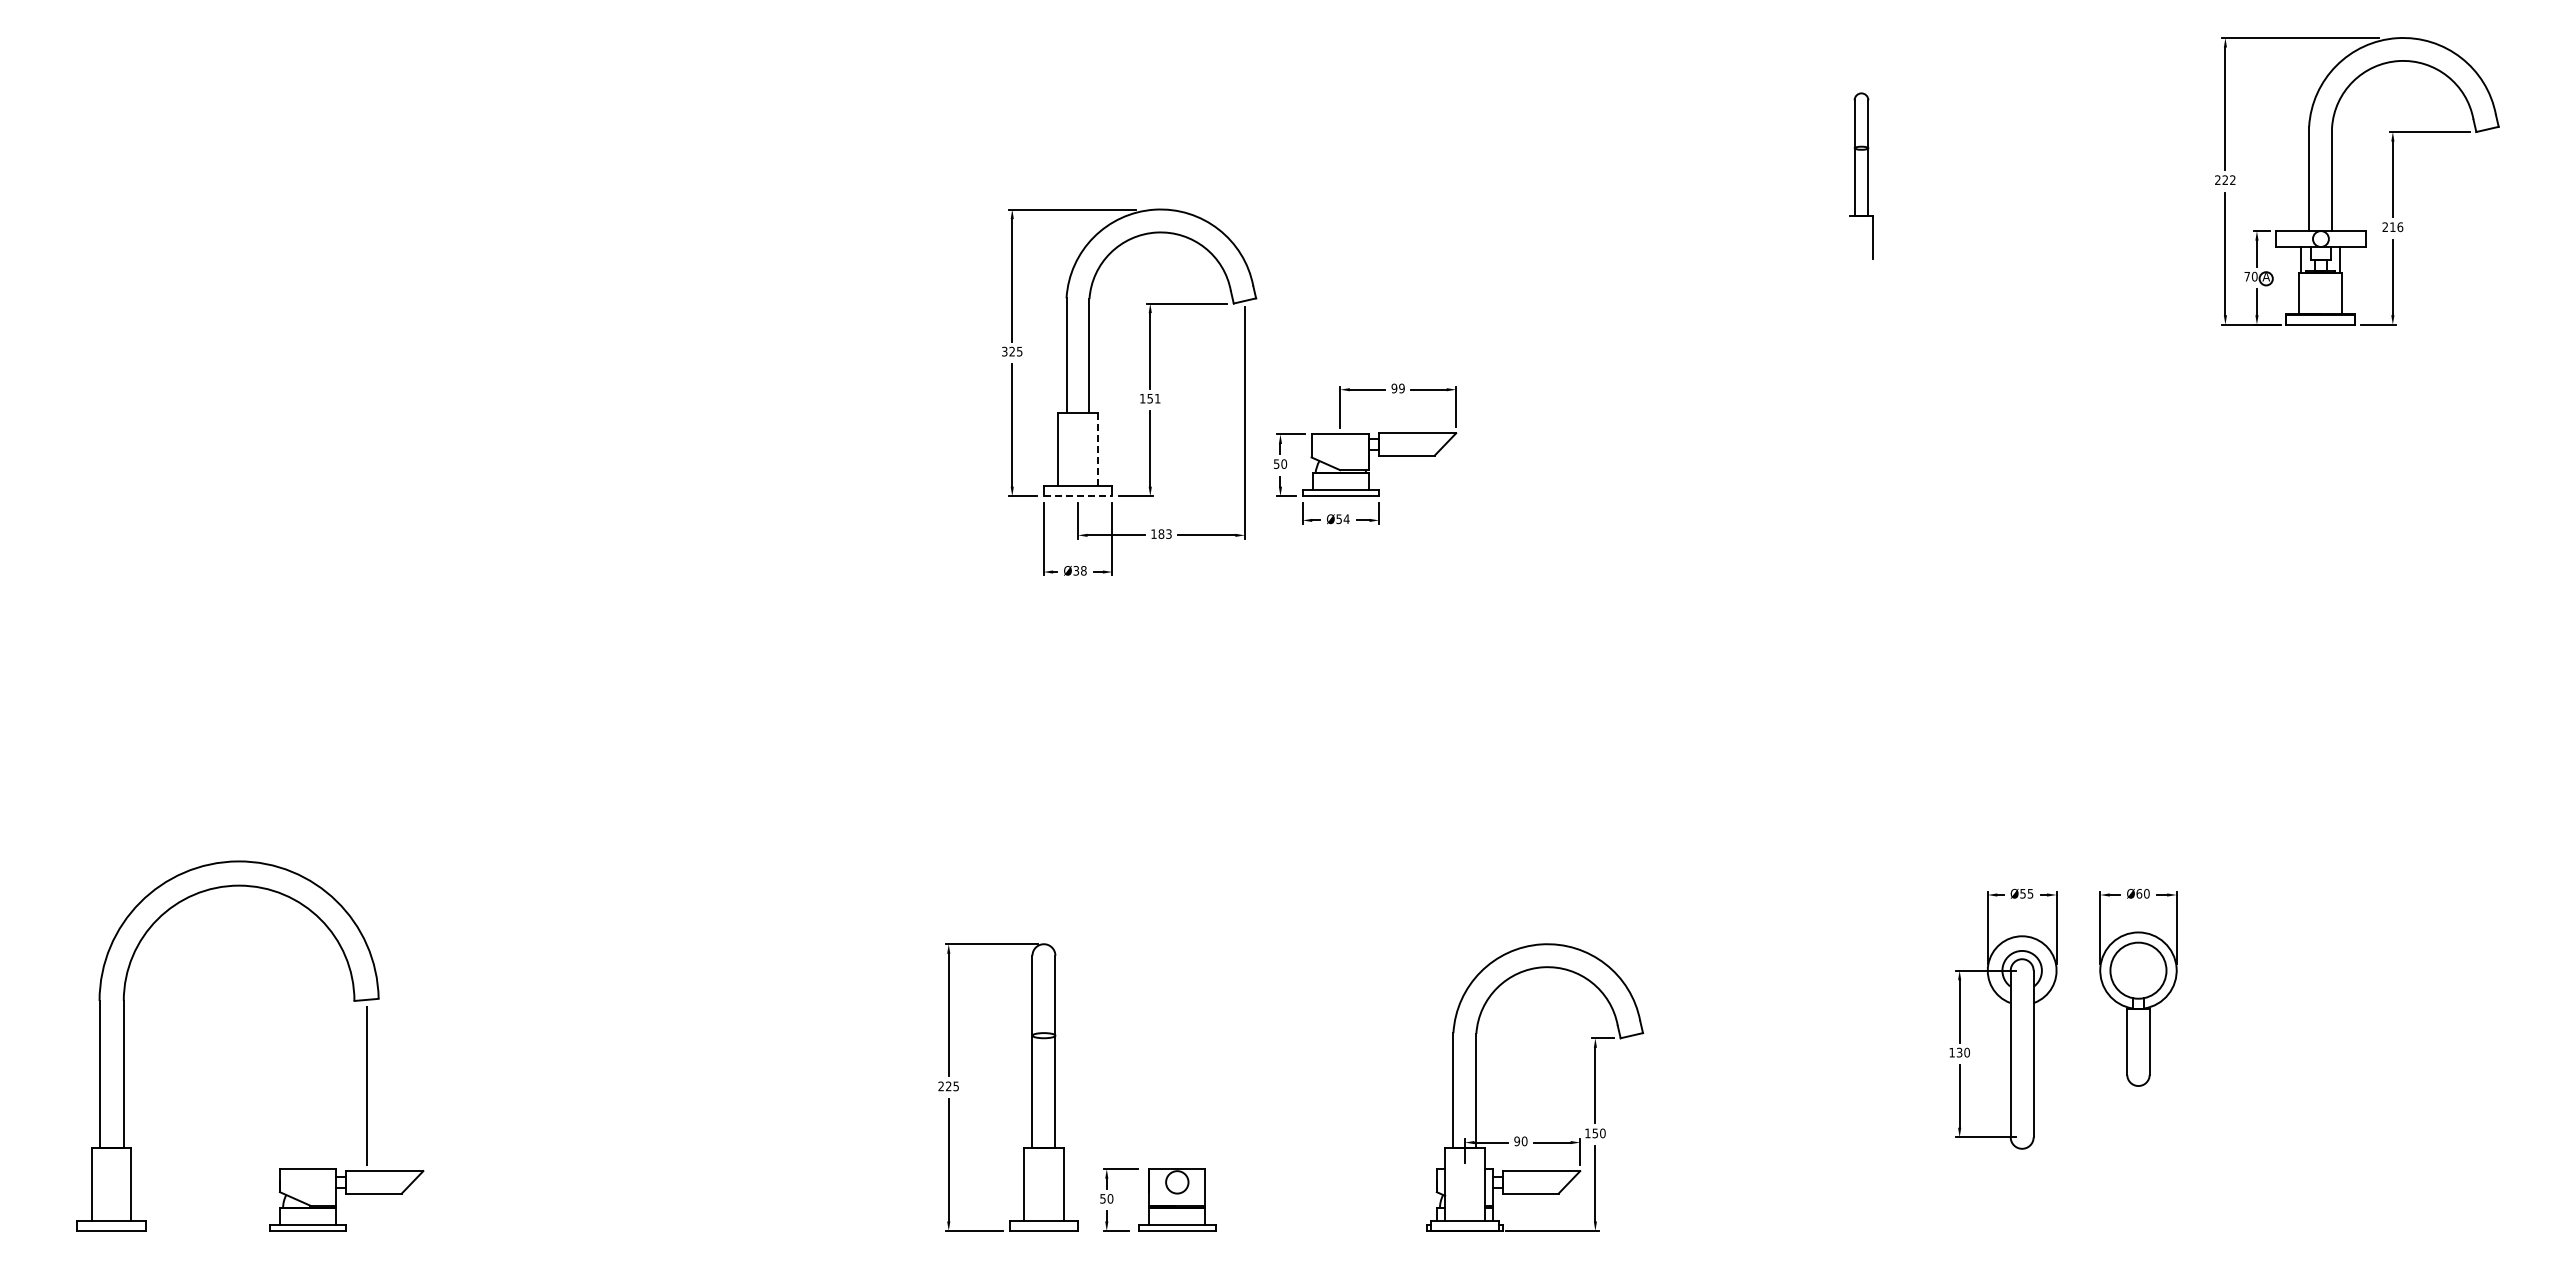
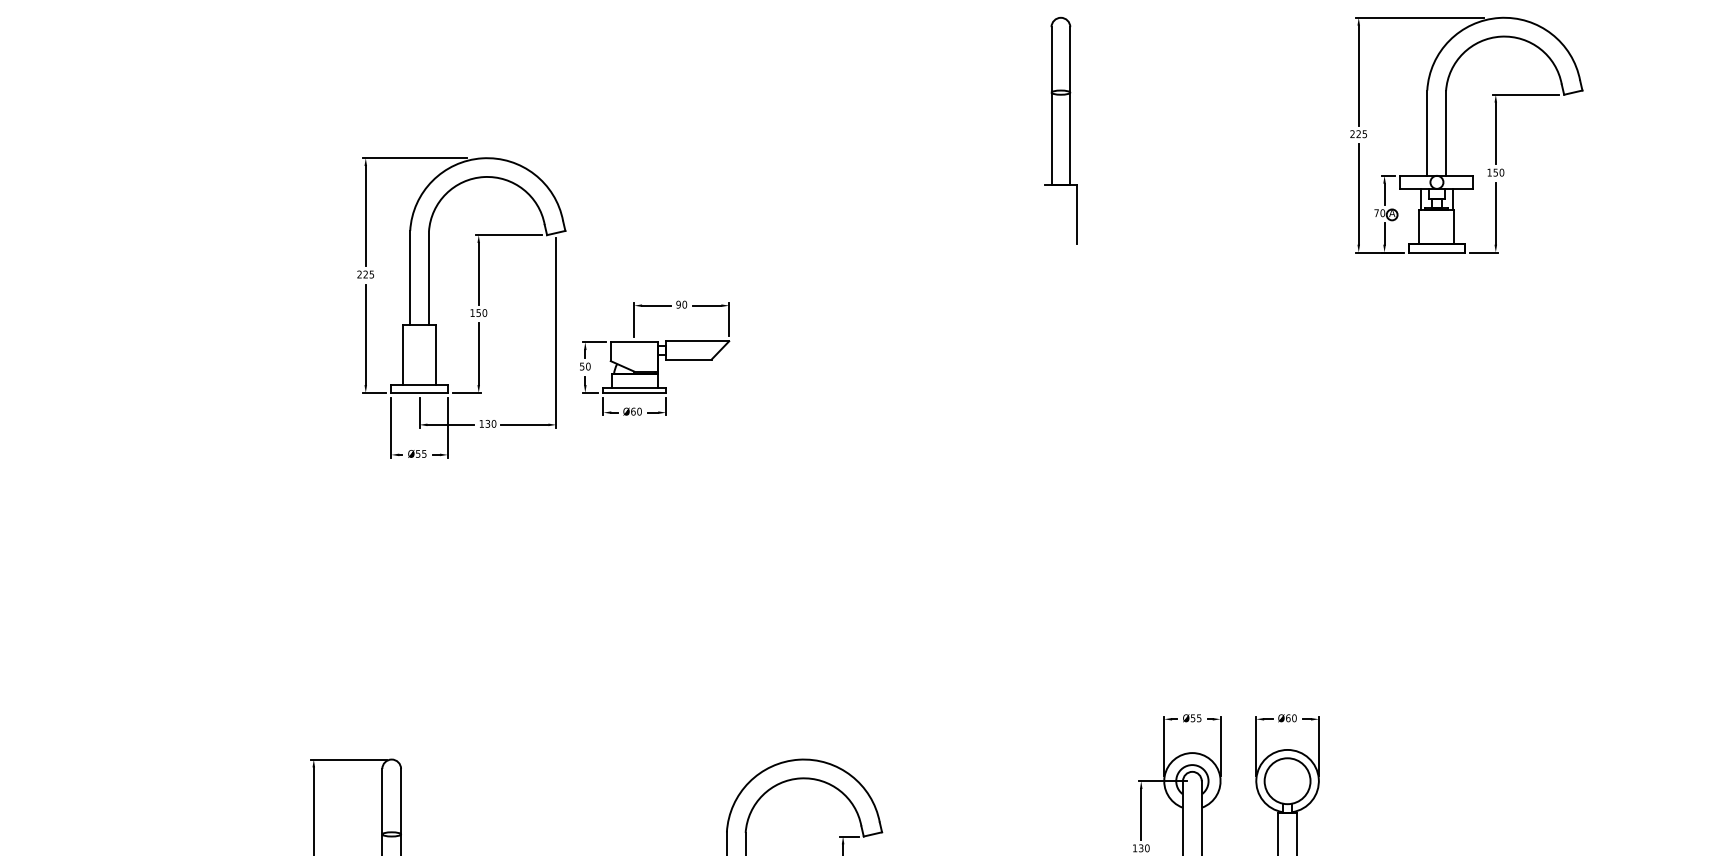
part: (1861, 176) -> (1060, 131), size x1.67
text: (2232, 180) -> (1364, 134), 222 -> 225
text: (2392, 227) -> (1495, 172), 216 -> 150
text: (1004, 351) -> (359, 274), 325 -> 225
text: (1401, 388) -> (684, 304), 99 -> 90
text: (1157, 398) -> (484, 312), 151 -> 150
line: (1097, 449) -> (435, 354), dashed -> solid
line: (1078, 496) -> (420, 393), dashed -> solid
text: (1342, 519) -> (636, 411), Ø54 -> Ø60
text: (1164, 533) -> (490, 423), 183 -> 130
text: (1079, 570) -> (420, 453), Ø38 -> Ø55

